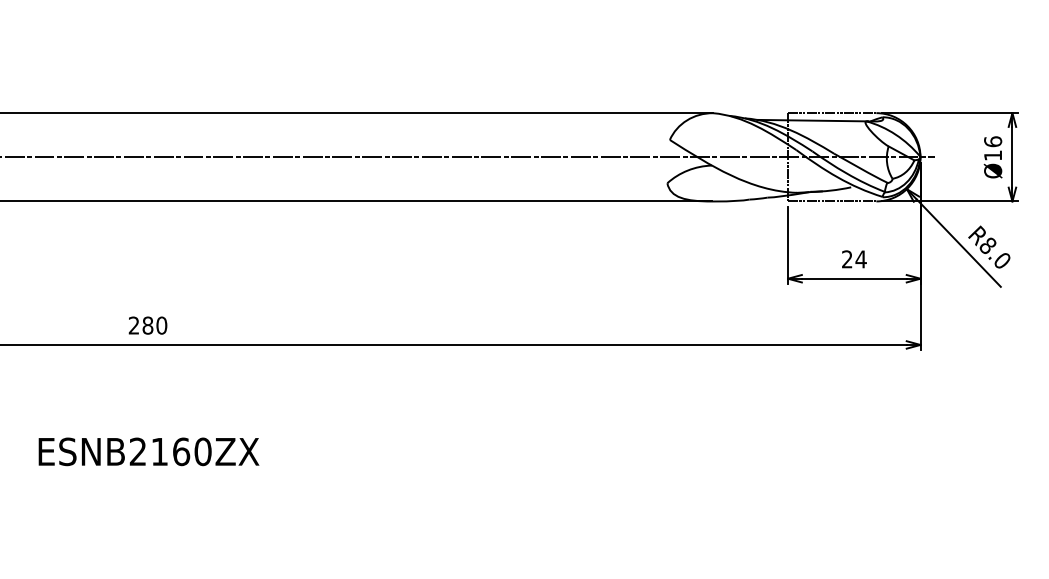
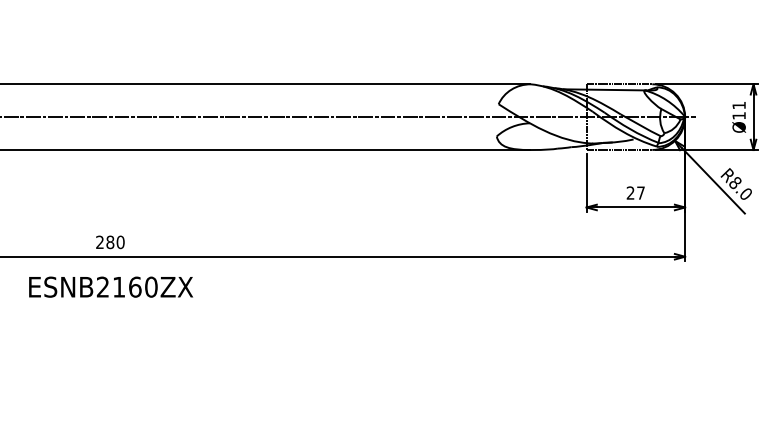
text: (993, 141) -> (739, 105), Ø16 -> Ø11
text: (860, 259) -> (640, 193), 24 -> 27
text: (148, 451) -> (110, 286), moved

